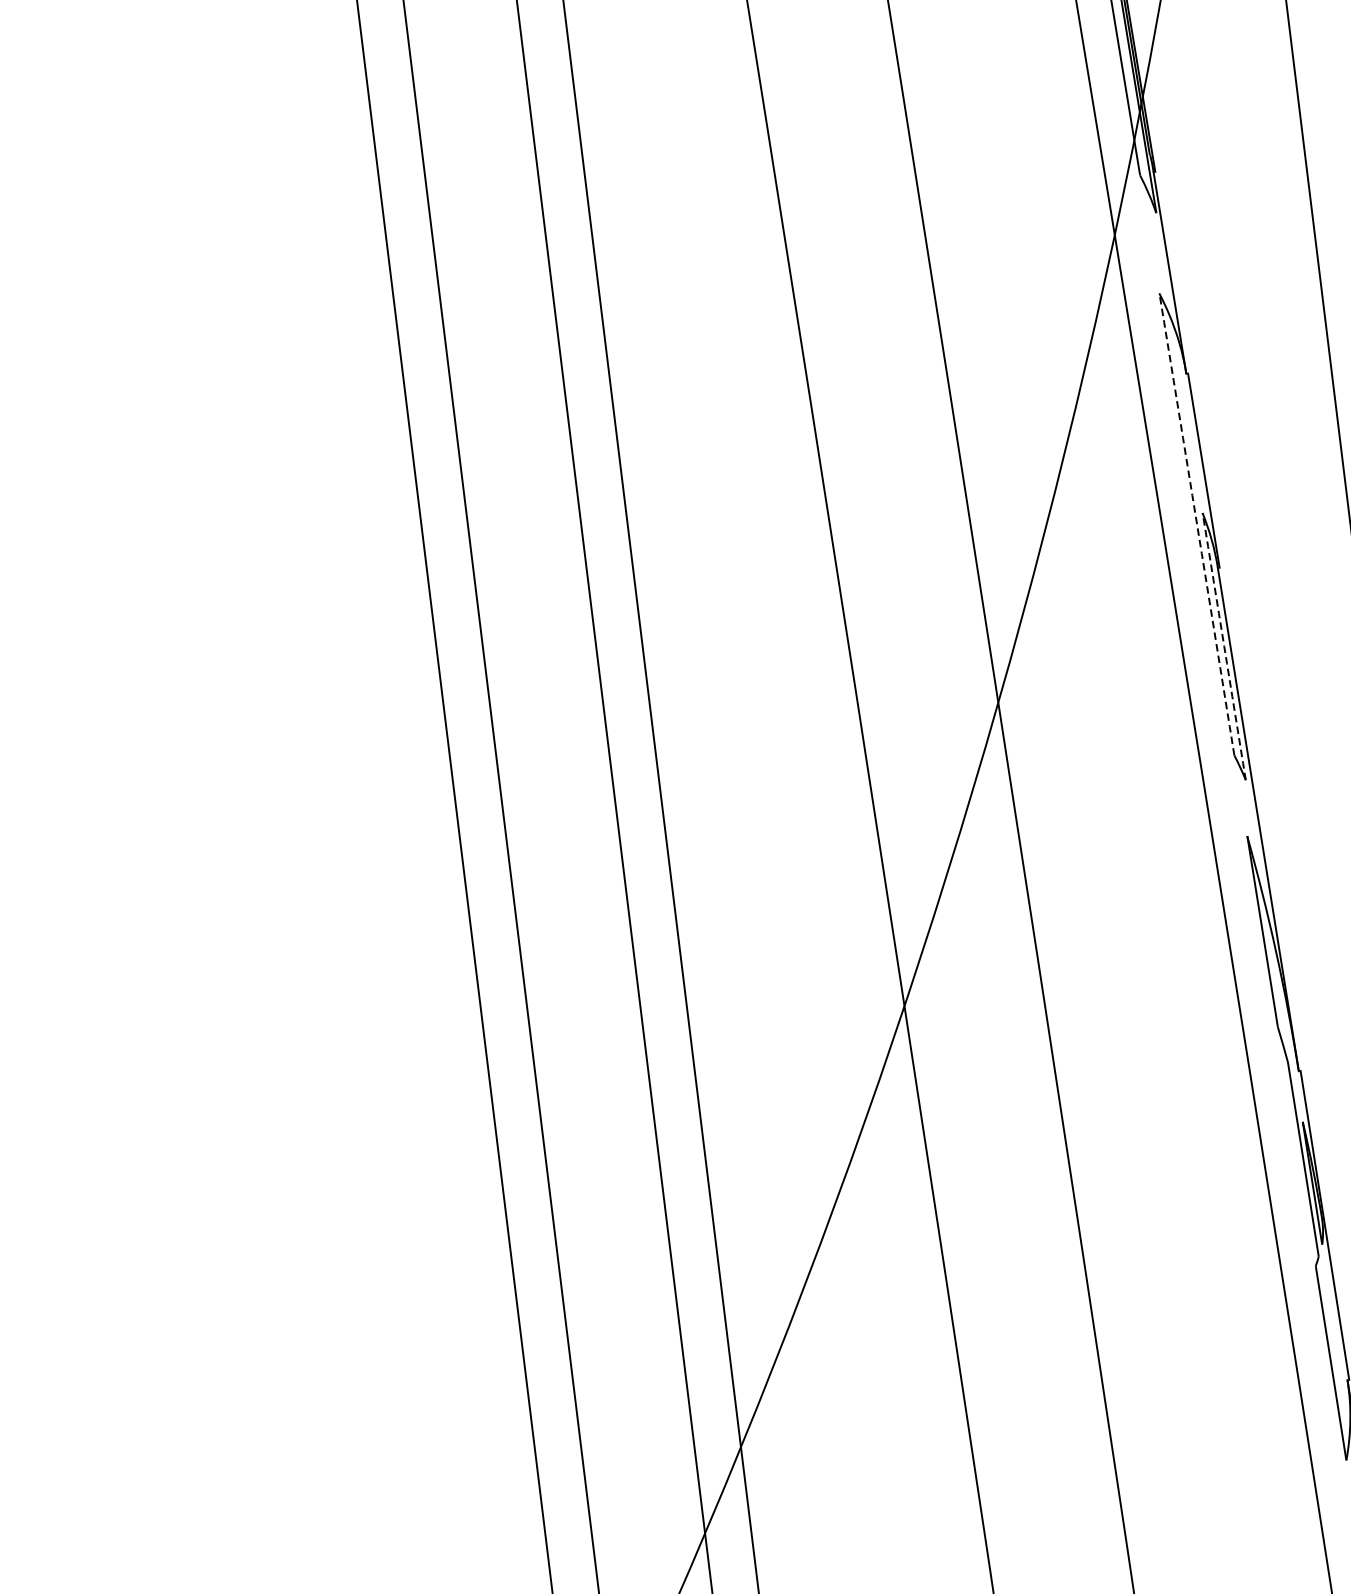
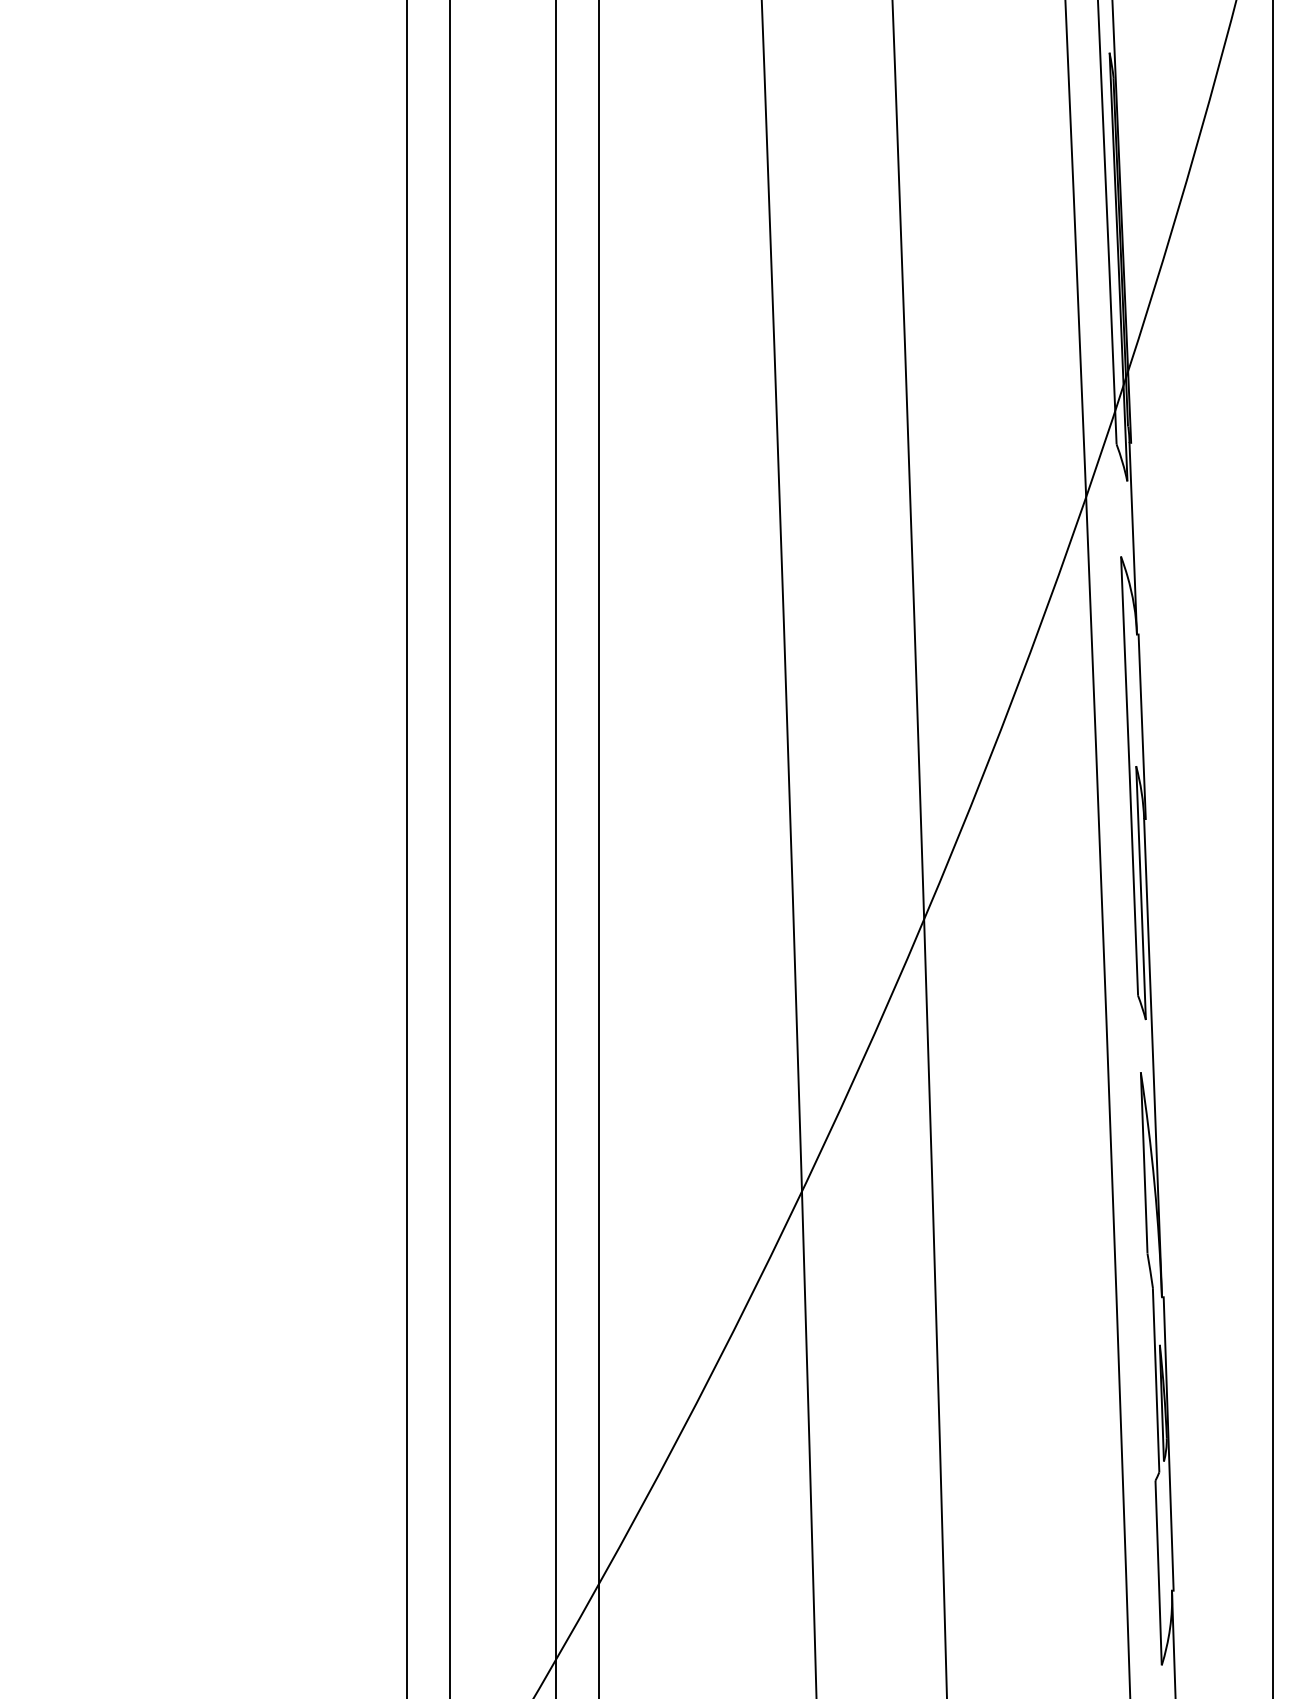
arc: (1196, 524) -> (1129, 776), dashed -> solid
arc: (1224, 647) -> (1141, 893), dashed -> solid

